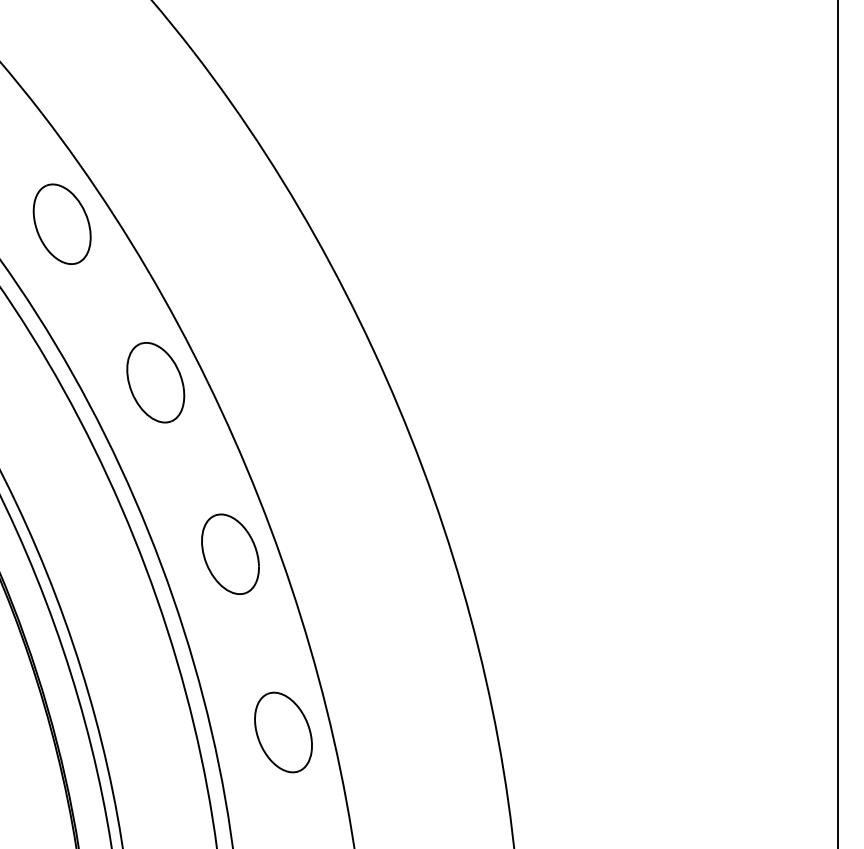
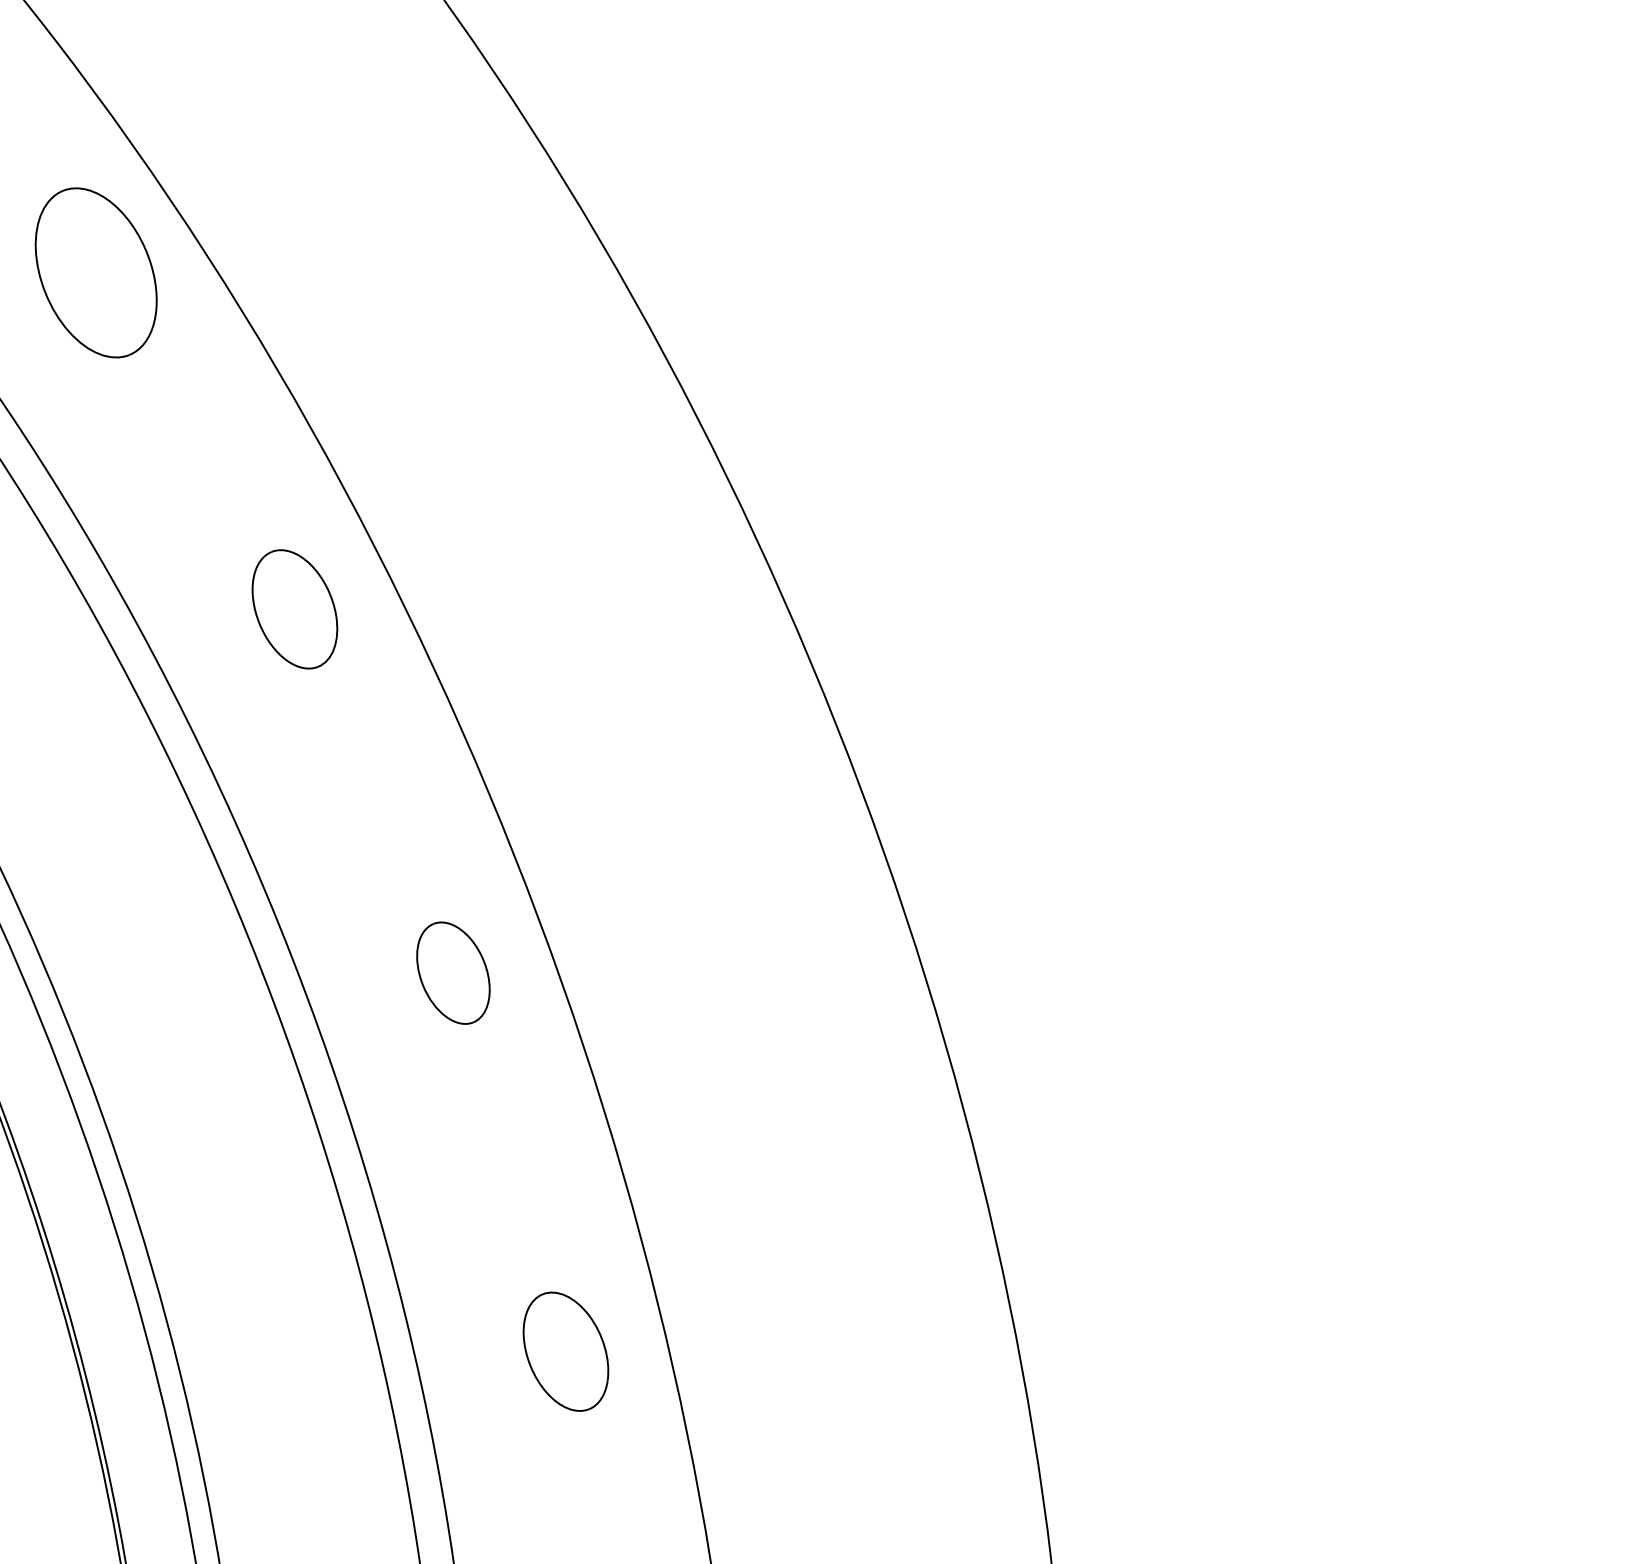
part: (155, 382) -> (294, 608), size x0.7
part: (230, 553) -> (453, 971), size x0.6
part: (283, 732) -> (565, 1351), size x0.7

